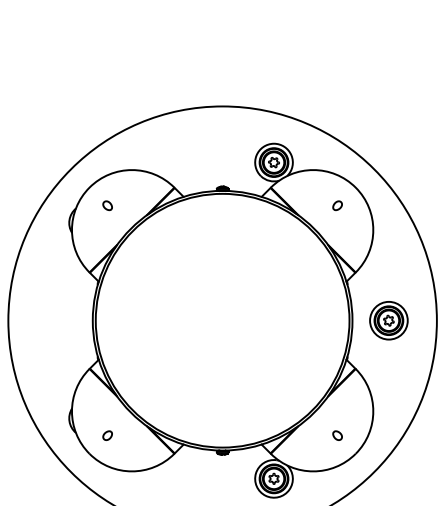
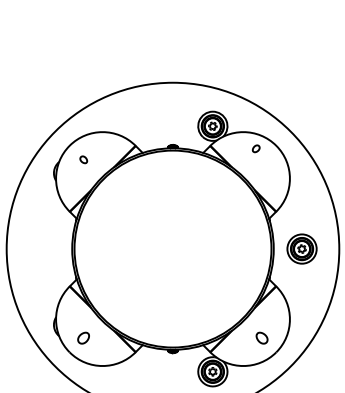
part: (336, 205) -> (255, 148), moved
part: (107, 435) -> (83, 338), size x1.6
part: (337, 435) -> (262, 338), size x1.6

